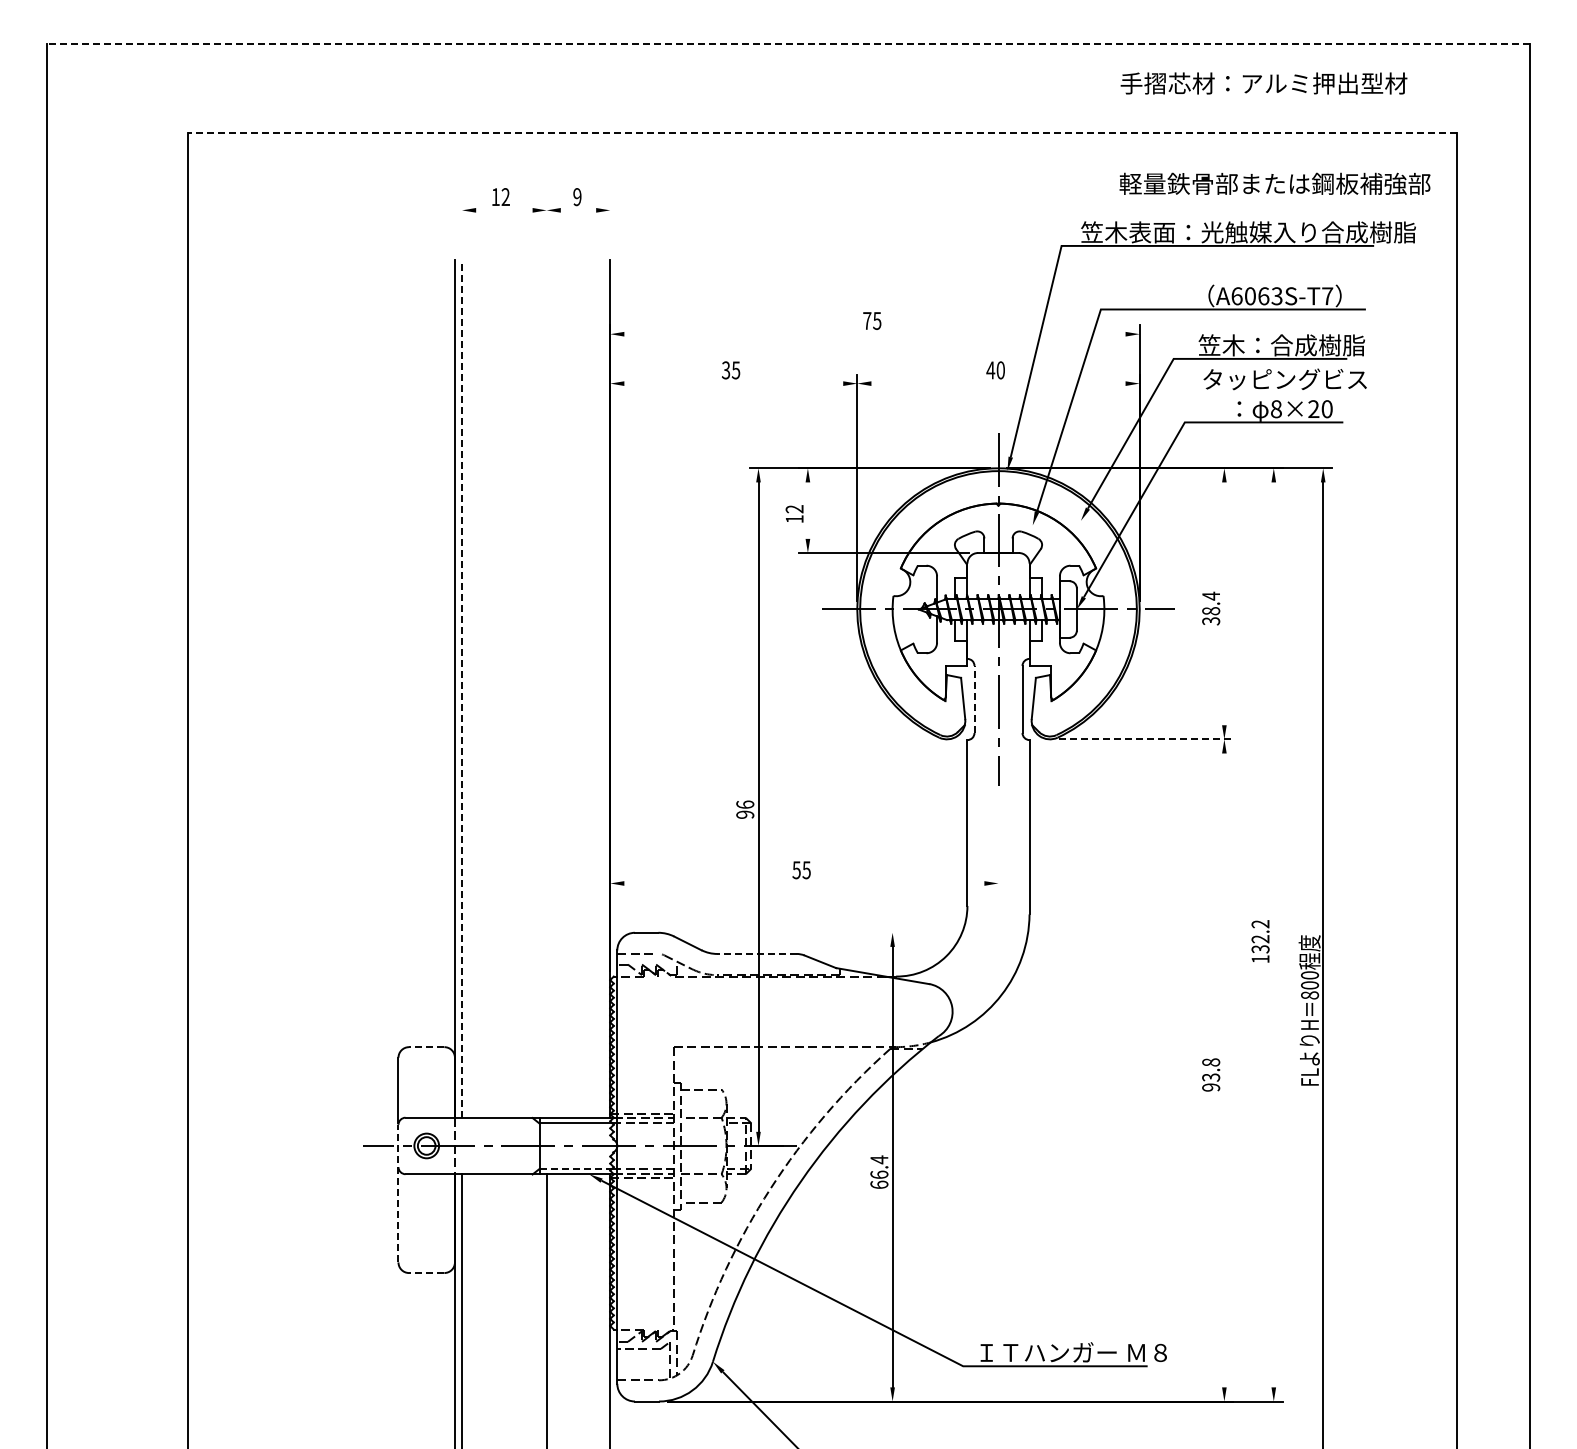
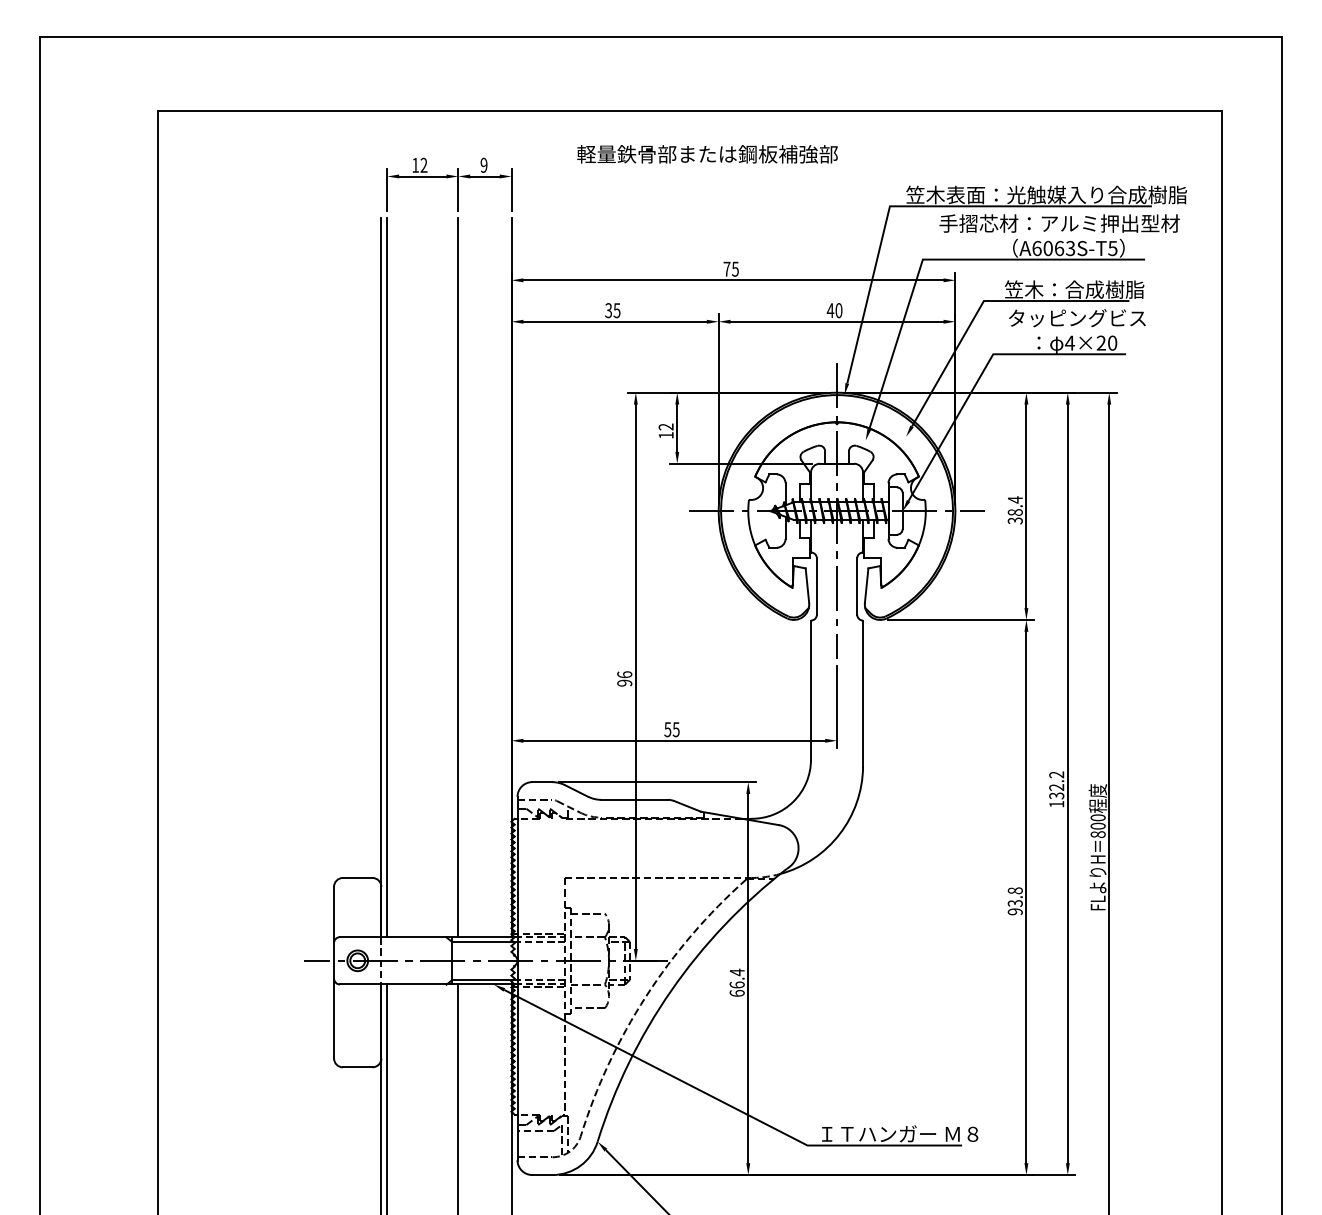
line: (788, 43) -> (661, 36), dashed -> solid
text: (1263, 83) -> (1059, 223), moved
line: (822, 132) -> (689, 111), dashed -> solid
text: (1274, 183) -> (707, 153), moved
line: (504, 210) -> (422, 176), added
line: (578, 210) -> (484, 176), added
line: (462, 225) -> (387, 189), added
line: (546, 225) -> (458, 189), added
line: (610, 225) -> (511, 189), added
text: (1327, 296) -> (1112, 248), A6063S-T7 -> A6063S-T5
line: (874, 334) -> (733, 280), added
line: (733, 383) -> (614, 321), added
line: (998, 383) -> (837, 321), added
text: (1276, 409) -> (1070, 343), 8×20 -> 4×20
line: (807, 510) -> (676, 428), added
line: (1224, 603) -> (1026, 506), added
line: (462, 688) -> (387, 577), dashed -> solid
line: (546, 688) -> (458, 577), added
line: (974, 699) -> (816, 586), dashed -> solid
line: (1146, 739) -> (961, 620), dashed -> solid
line: (998, 843) -> (837, 707), added
line: (804, 883) -> (674, 740), added
line: (784, 932) -> (657, 781), added
line: (1273, 934) -> (1067, 783), added
line: (757, 953) -> (635, 799), dashed -> solid
line: (426, 1047) -> (357, 878), dashed -> solid
line: (1224, 1070) -> (1026, 897), added
line: (576, 1168) -> (483, 979), dashed -> solid
line: (398, 1193) -> (334, 1000), dashed -> solid
line: (426, 1273) -> (357, 1067), dashed -> solid

